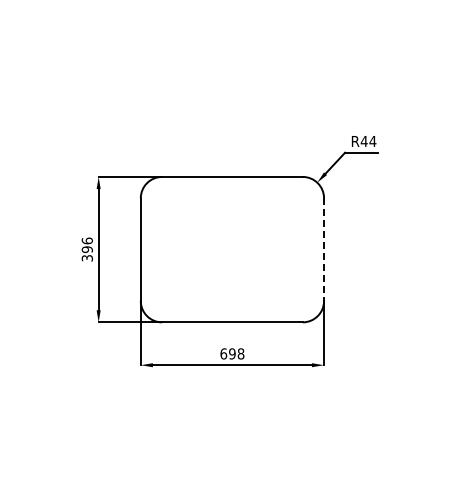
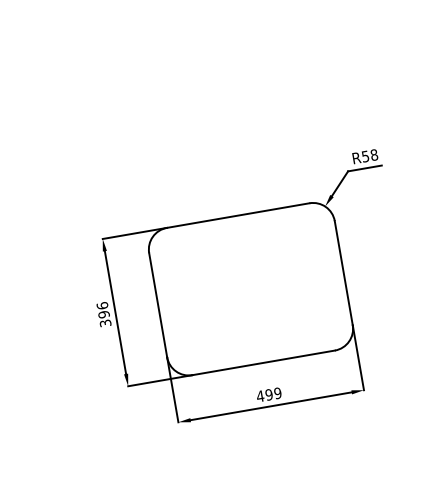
text: (368, 141) -> (369, 155), R44 -> R58
line: (324, 250) -> (344, 273), dashed -> solid
text: (232, 353) -> (269, 394), 698 -> 499

